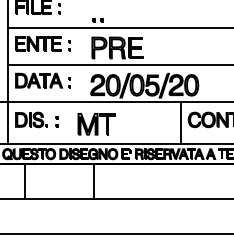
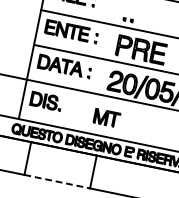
part: (56, 121) -> (69, 107), removed
part: (96, 124) -> (106, 118), size x0.7
line: (59, 199) -> (57, 182), solid -> dashed

